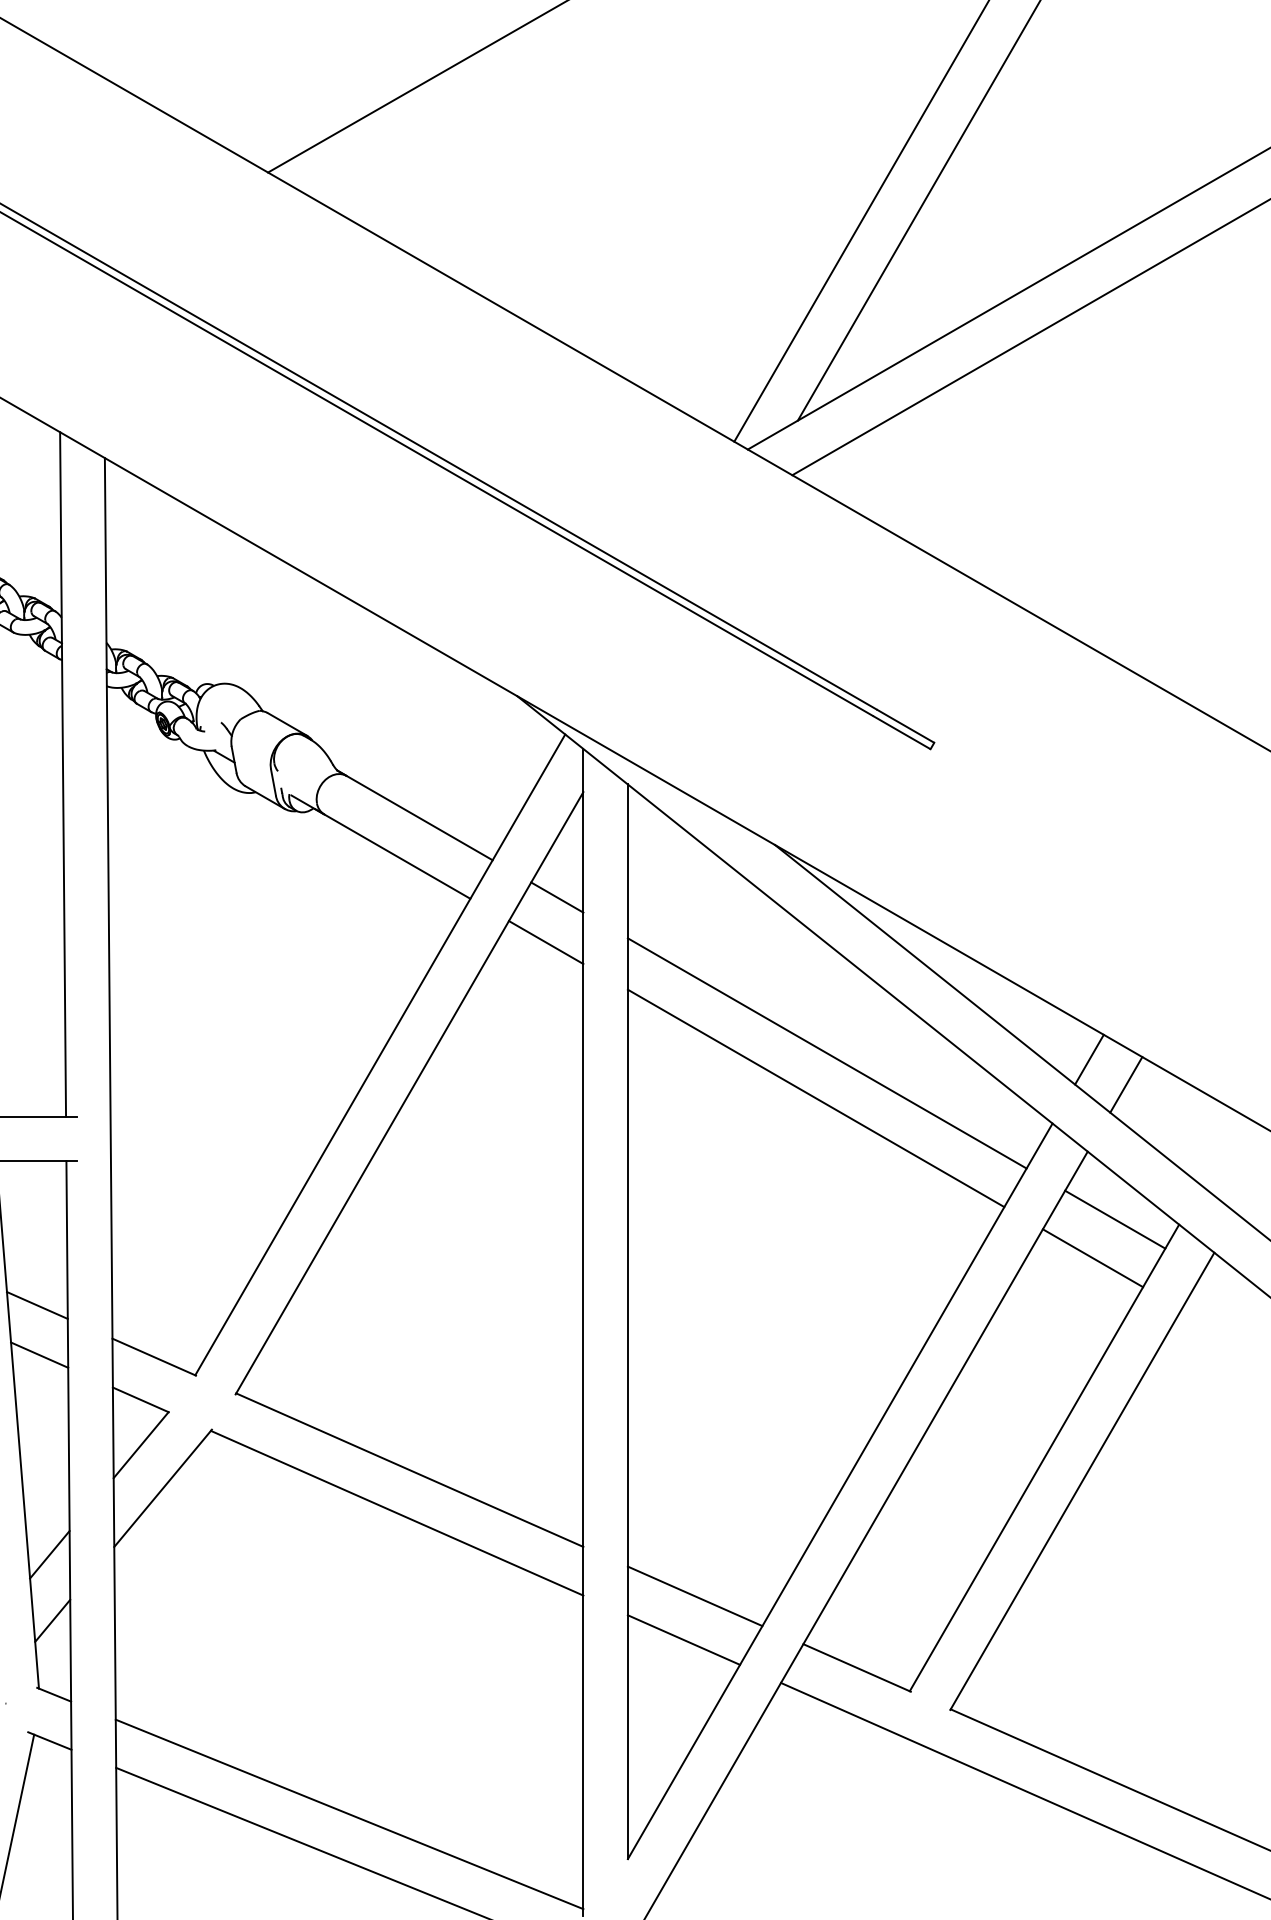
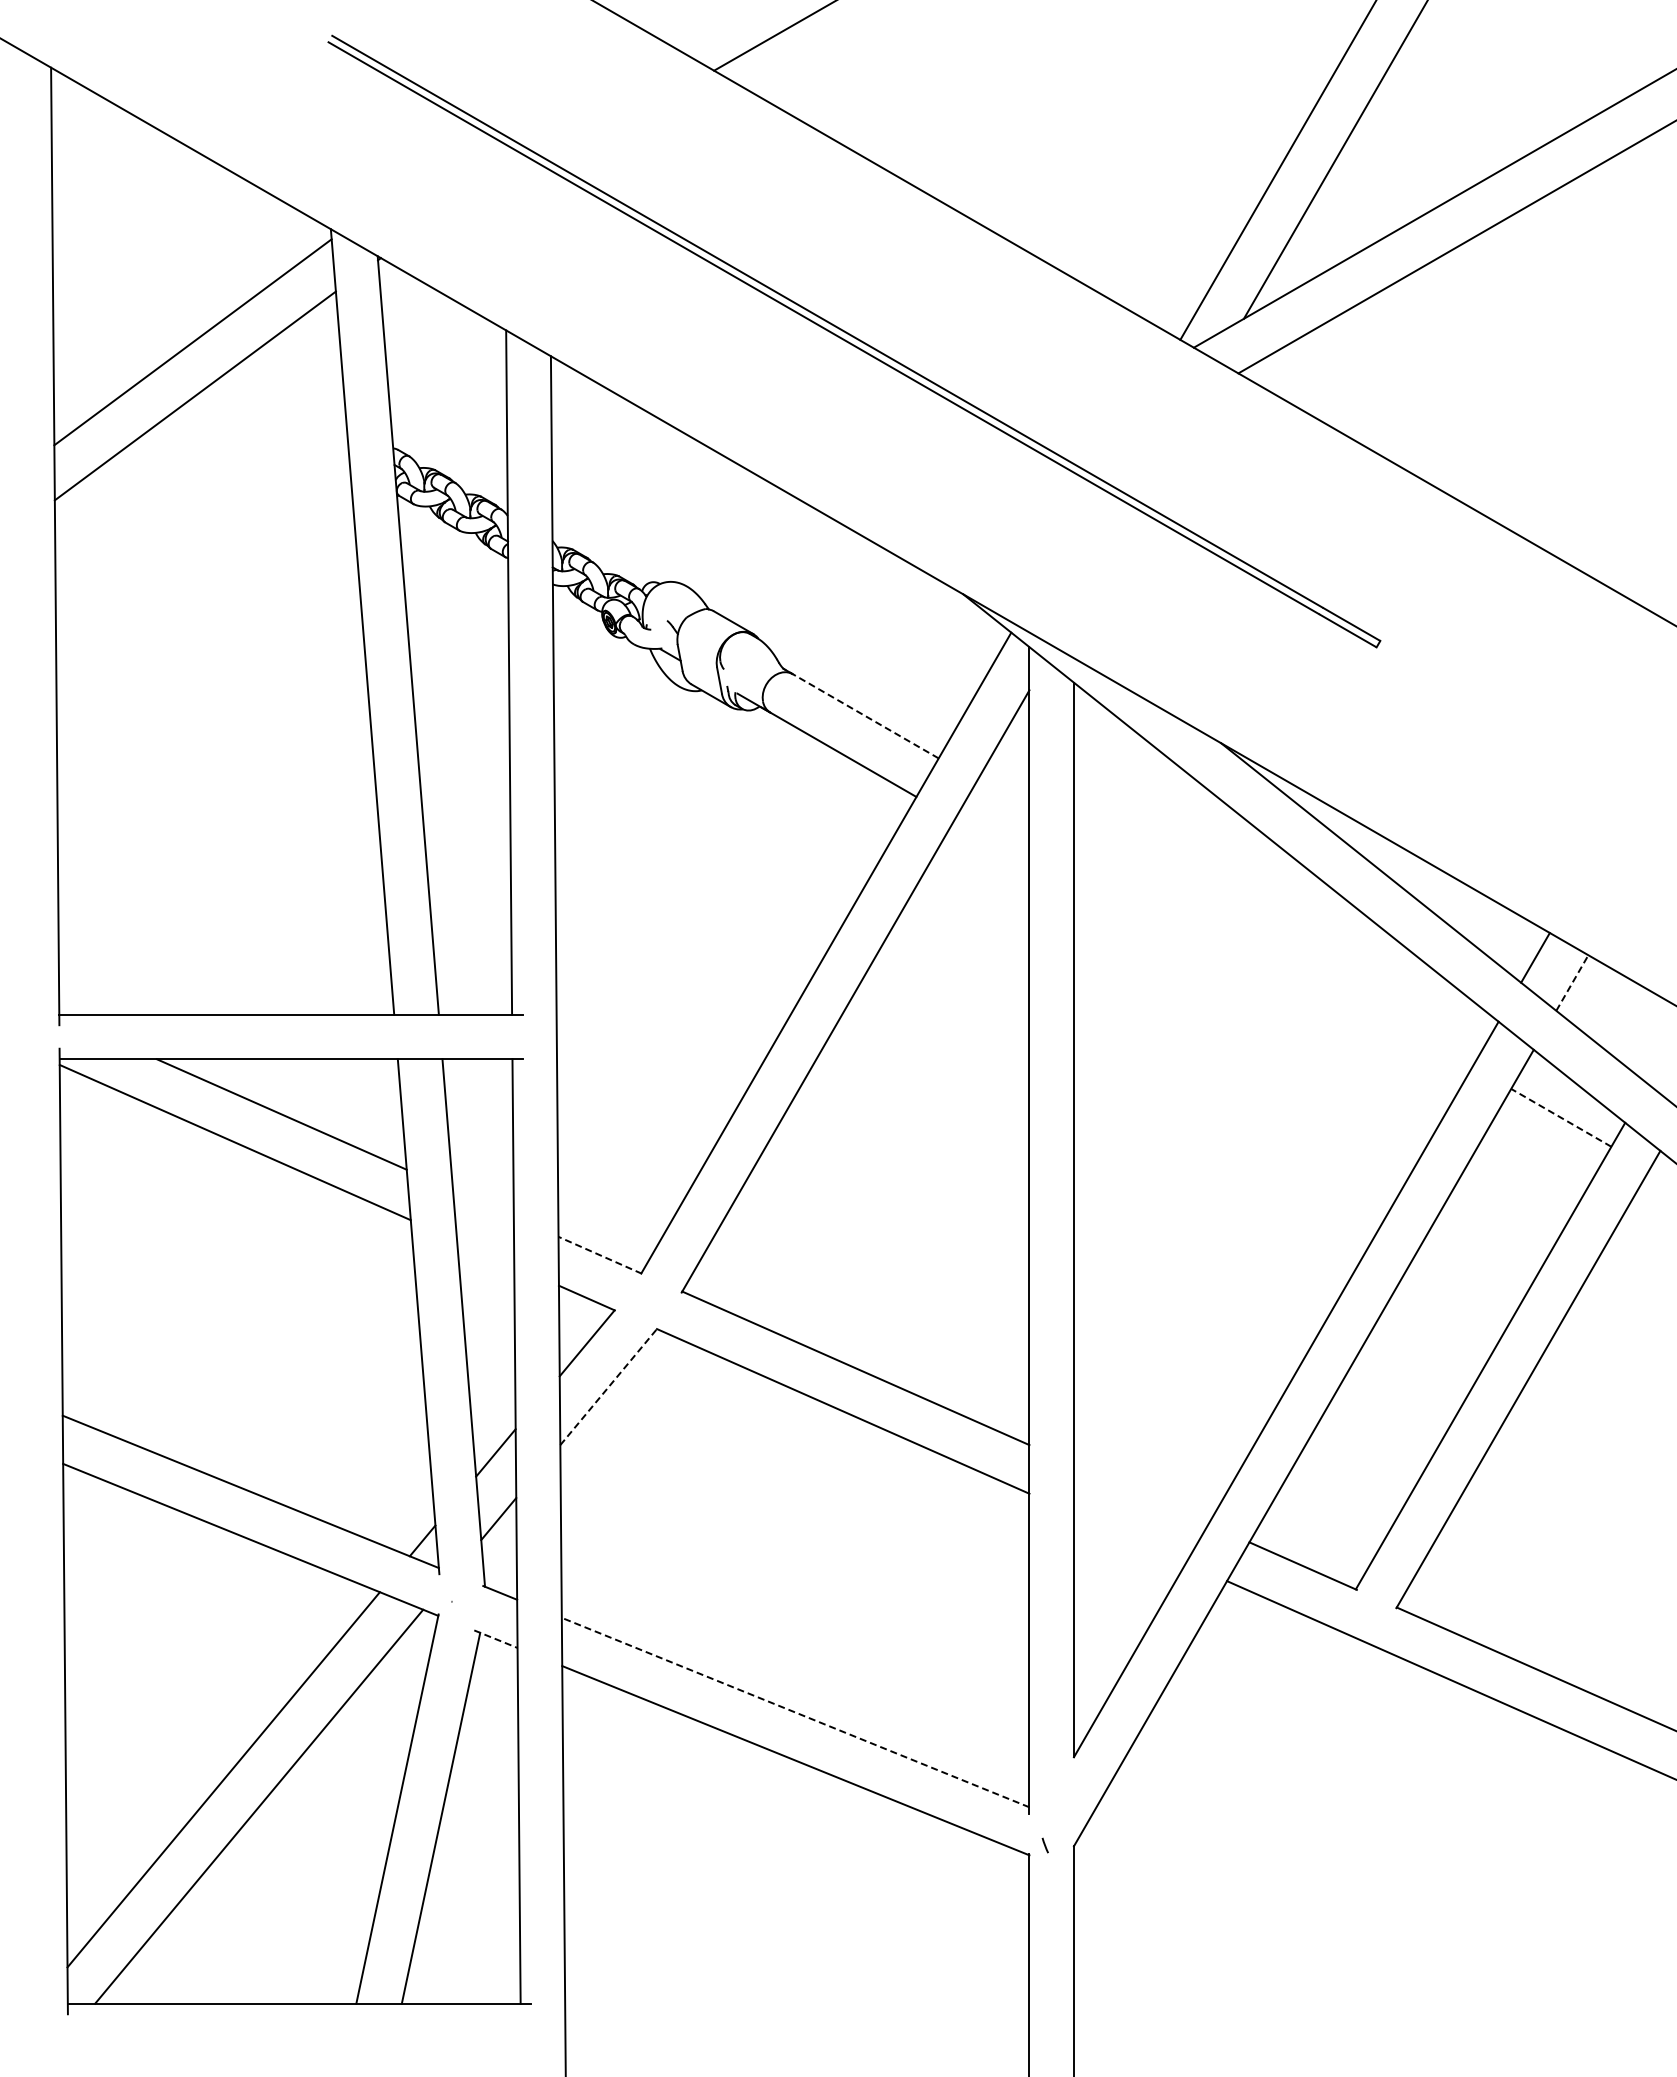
line: (415, 815) -> (861, 713), solid -> dashed
line: (557, 897) -> (1003, 795), removed
line: (546, 942) -> (992, 840), removed
line: (826, 1053) -> (1272, 951), removed
line: (1126, 1084) -> (1572, 982), solid -> dashed
line: (815, 1098) -> (1261, 996), removed
line: (1115, 1219) -> (1561, 1117), solid -> dashed
line: (1092, 1258) -> (1538, 1156), removed
line: (37, 1305) -> (483, 1203), removed
line: (39, 1354) -> (485, 1252), removed
line: (154, 1357) -> (600, 1255), solid -> dashed
line: (163, 1488) -> (609, 1386), solid -> dashed
line: (694, 1596) -> (1140, 1494), removed
line: (683, 1640) -> (1129, 1538), removed
line: (50, 1741) -> (496, 1639), solid -> dashed
line: (349, 1814) -> (795, 1712), solid -> dashed

